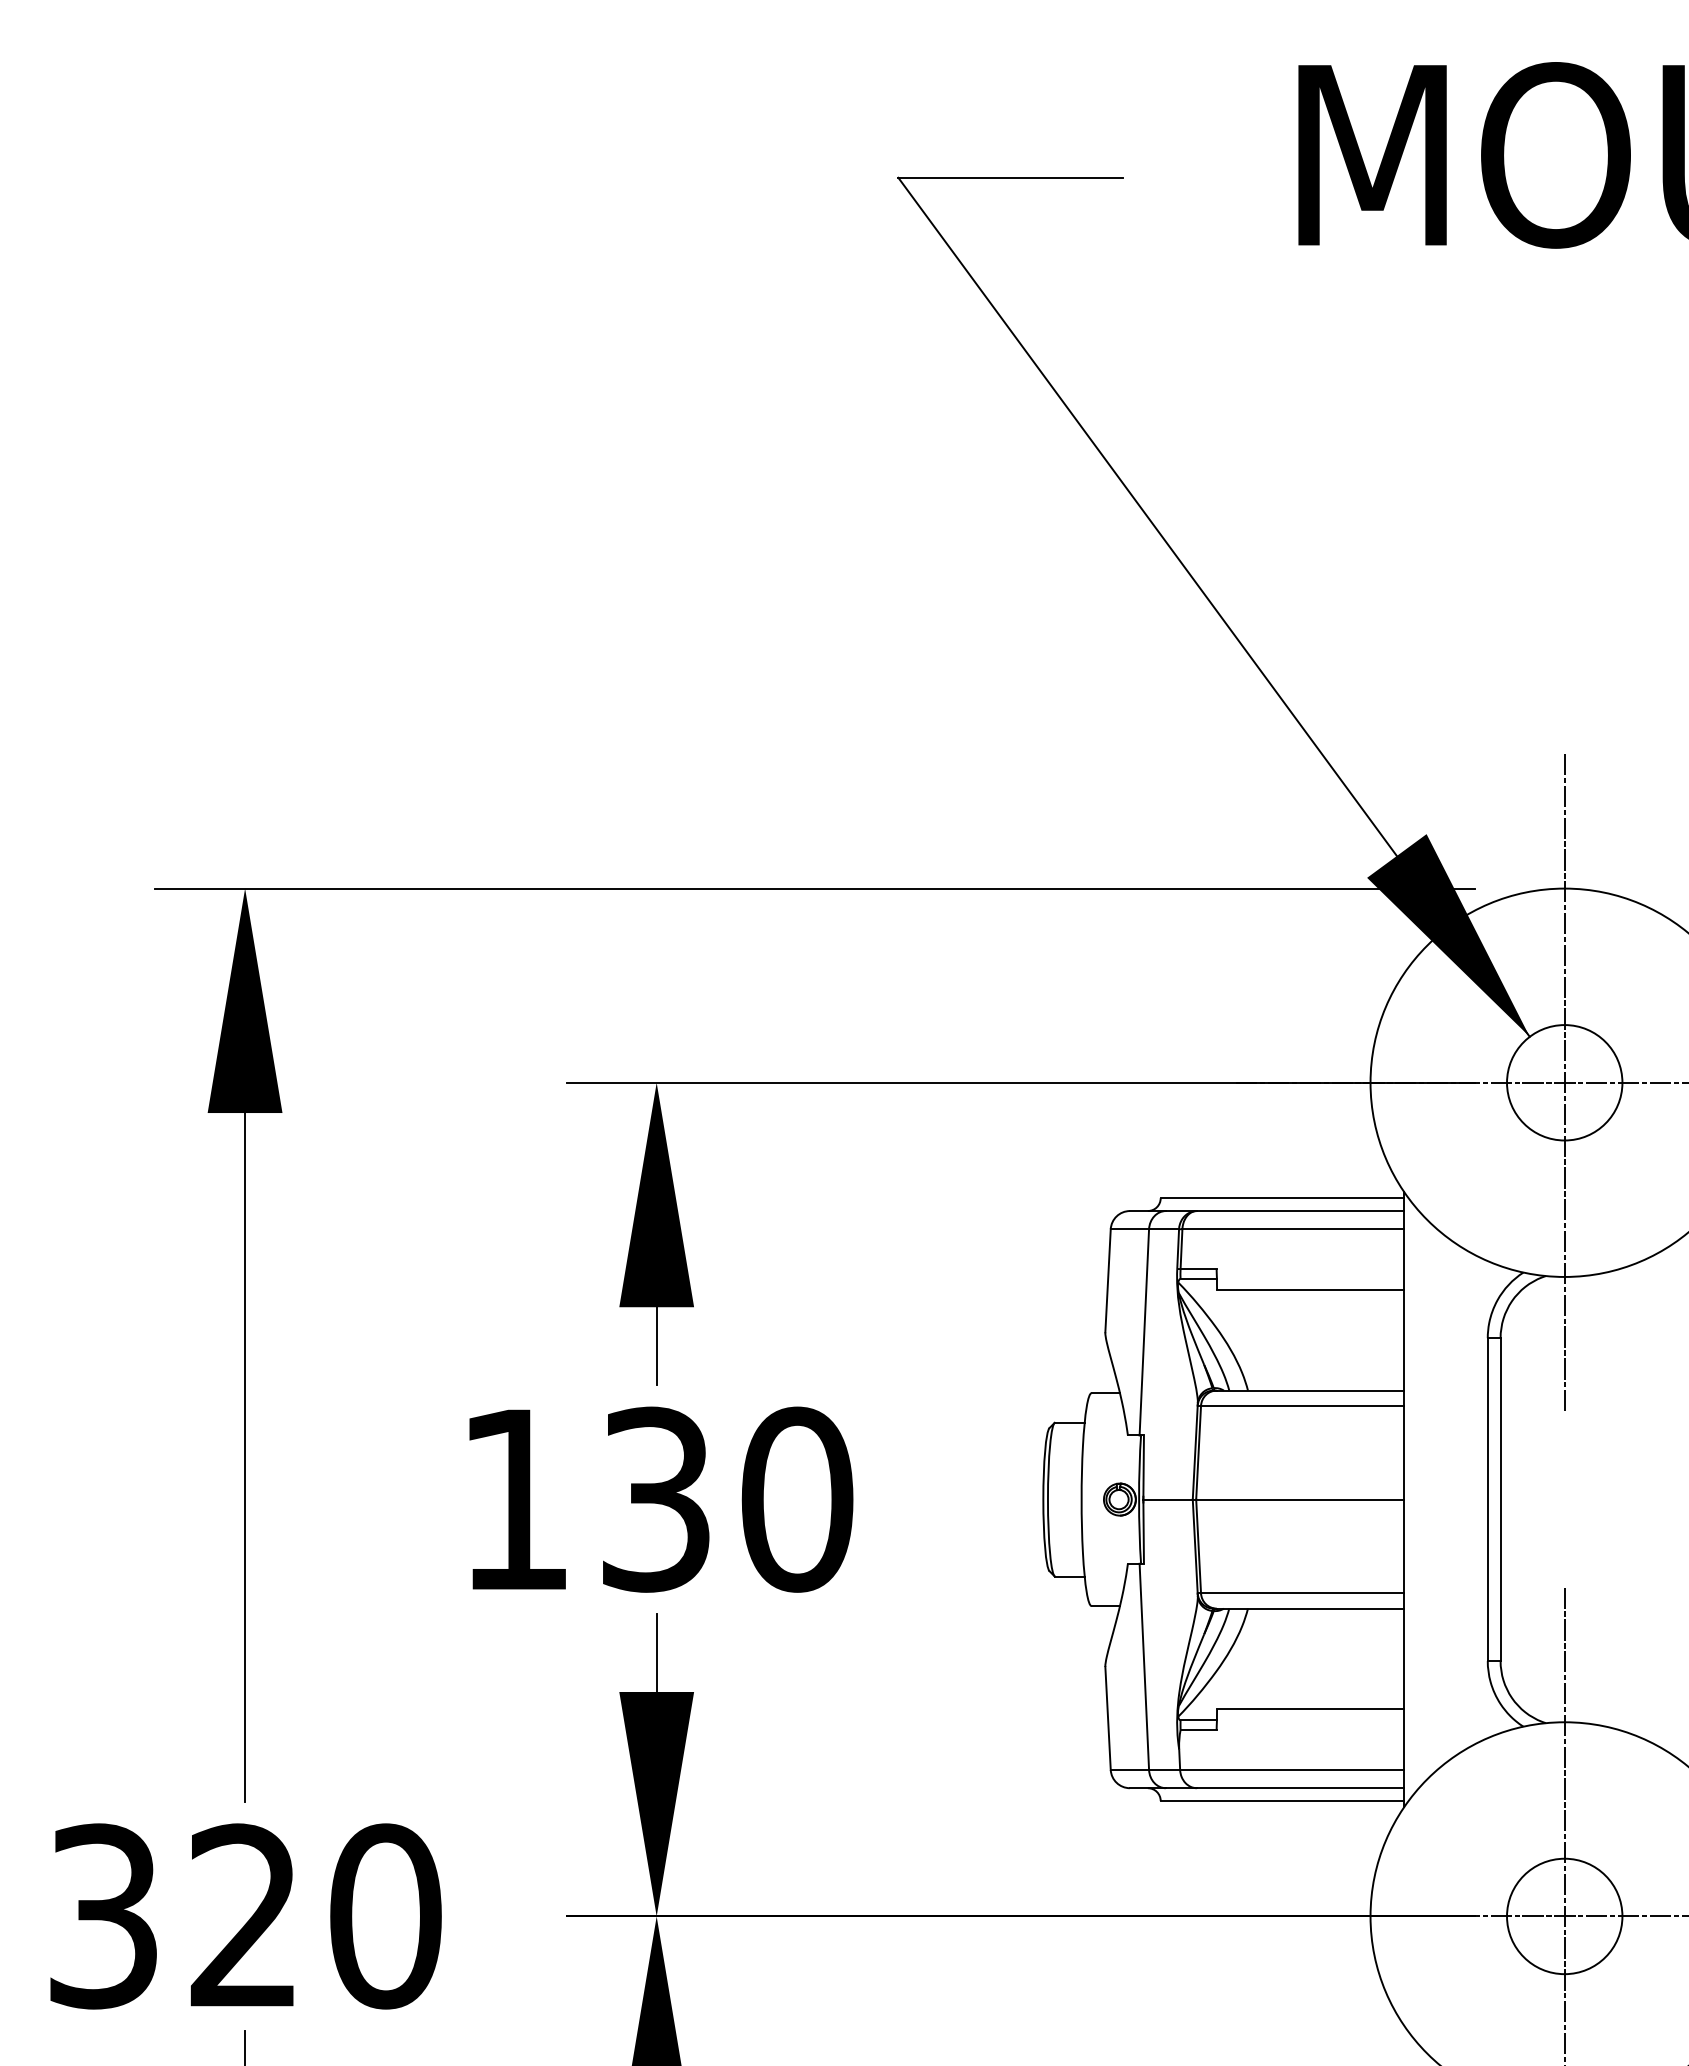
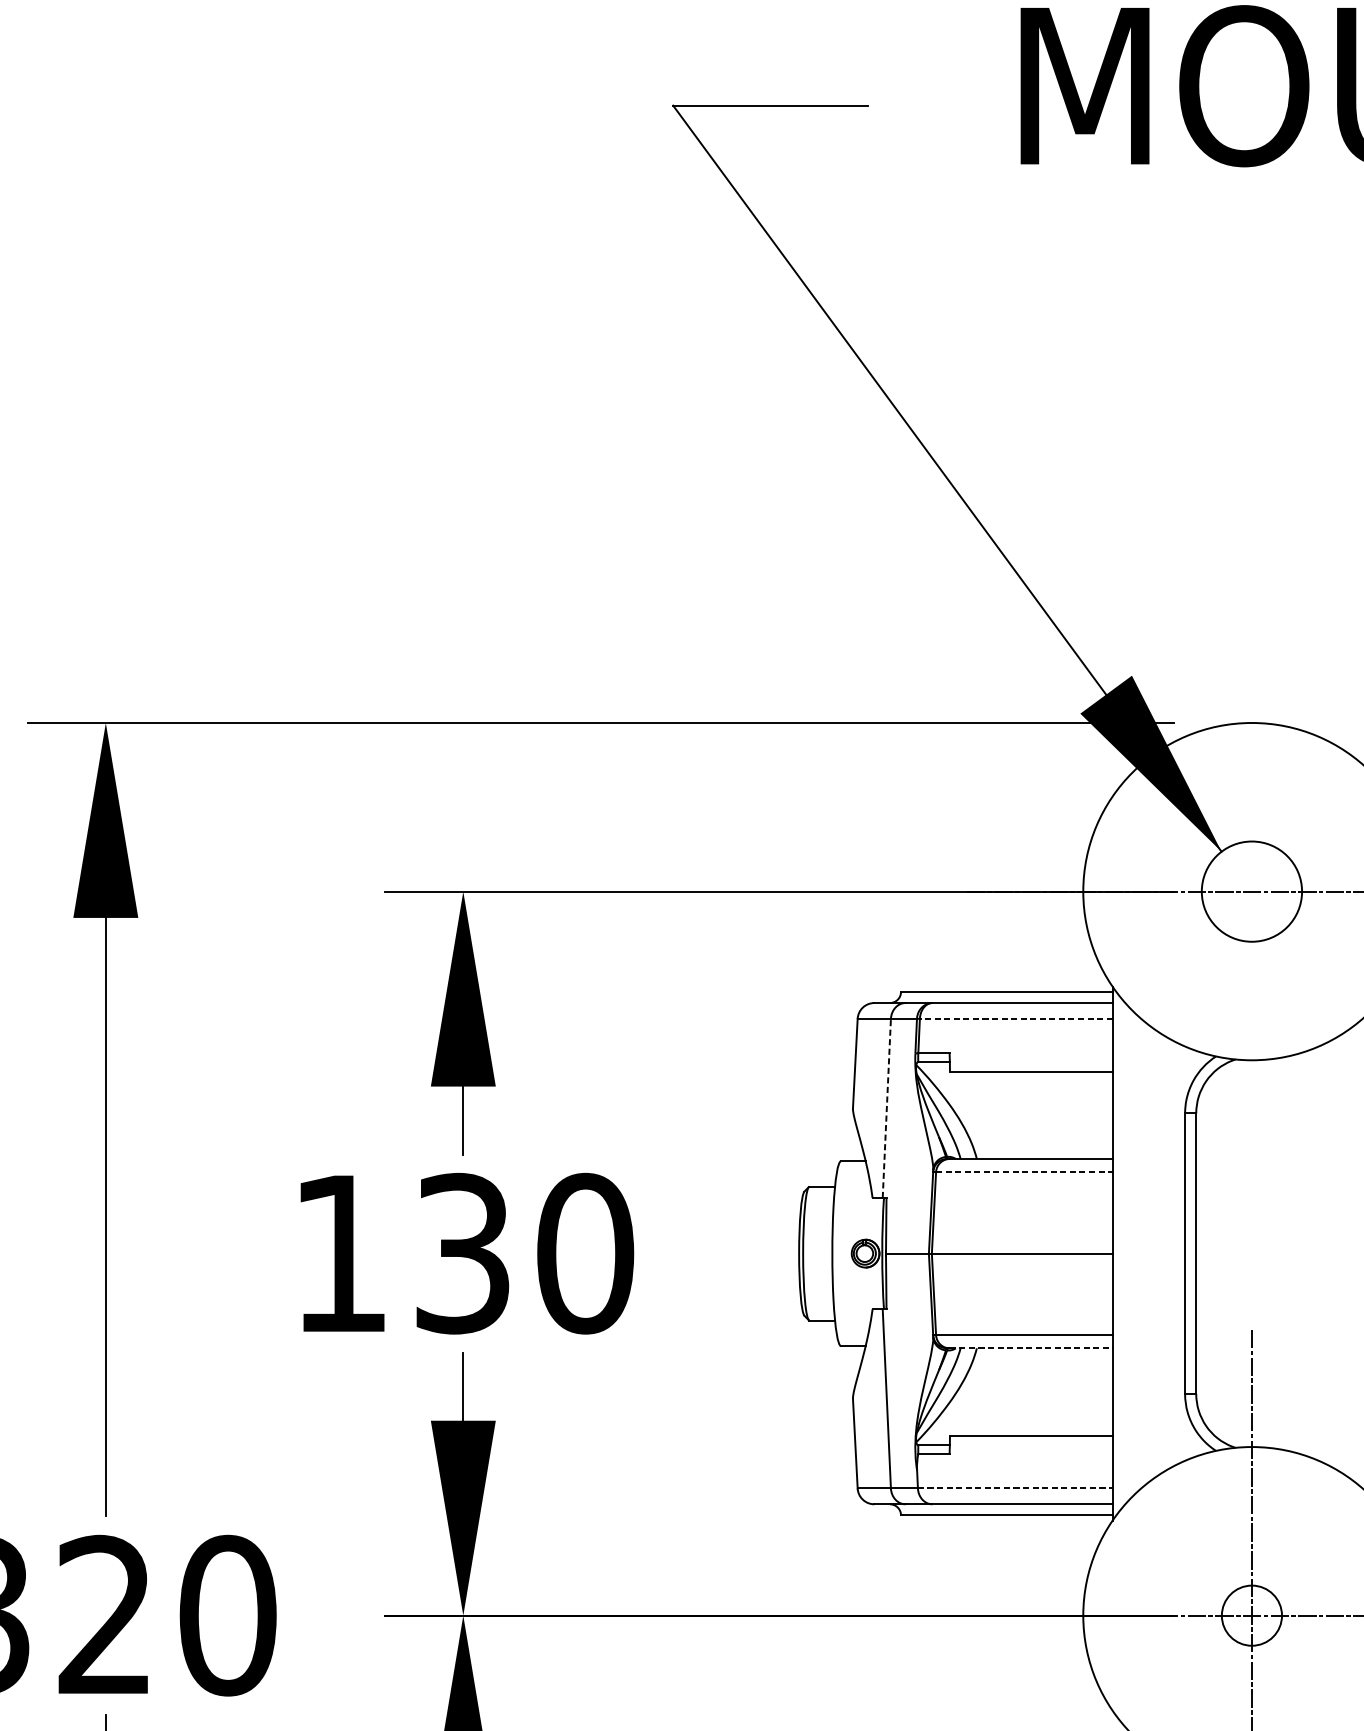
line: (1564, 1082) -> (1251, 891), removed
line: (1293, 1229) -> (1016, 1019), solid -> dashed
line: (1144, 1331) -> (886, 1107), solid -> dashed
line: (1302, 1405) -> (1024, 1171), solid -> dashed
line: (1310, 1608) -> (1031, 1348), solid -> dashed
line: (1292, 1769) -> (1015, 1488), solid -> dashed
circle: (1564, 1916) -> (1251, 1615), size x0.6

